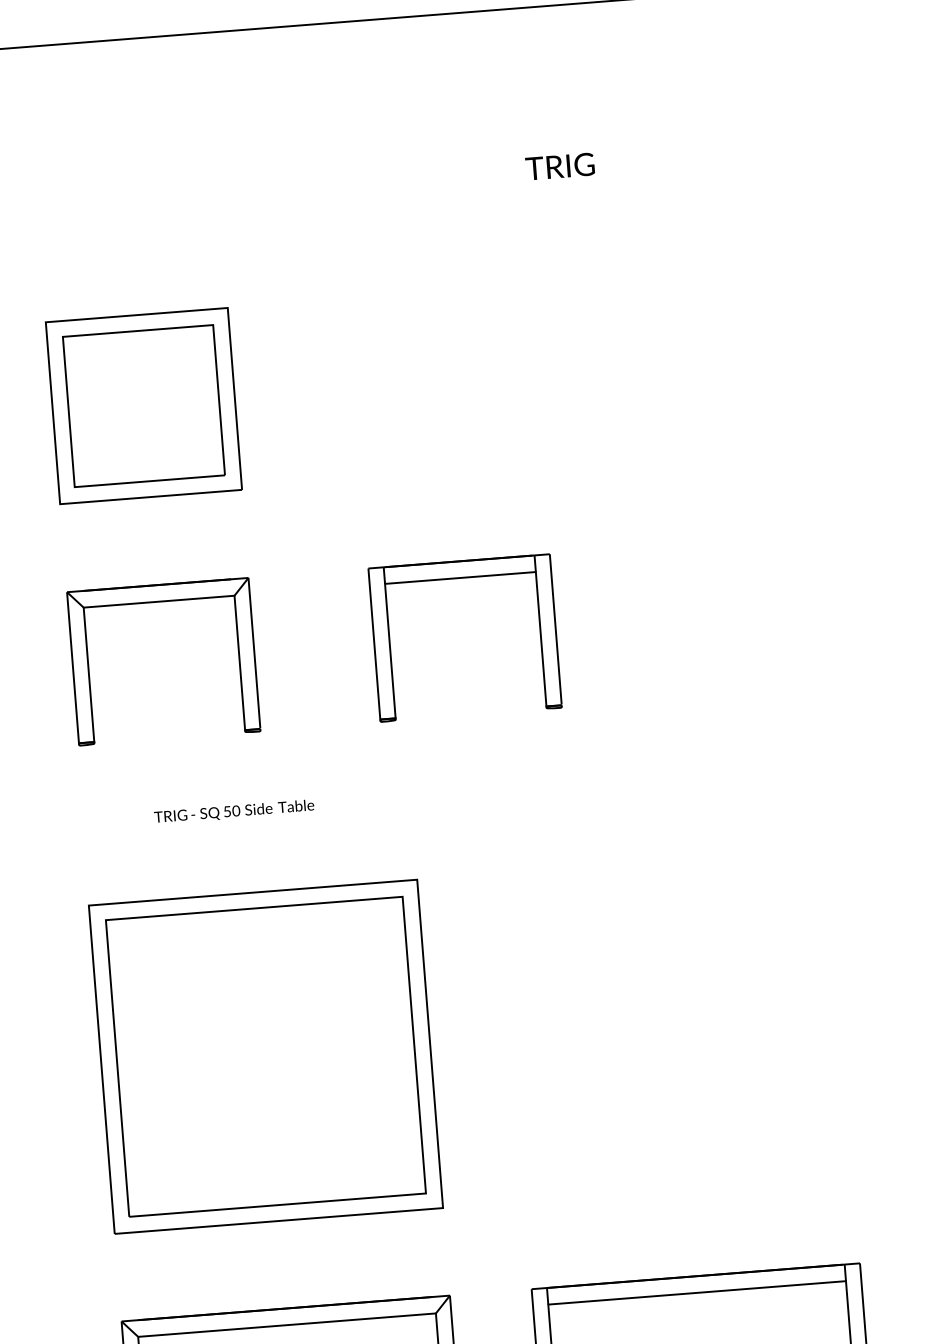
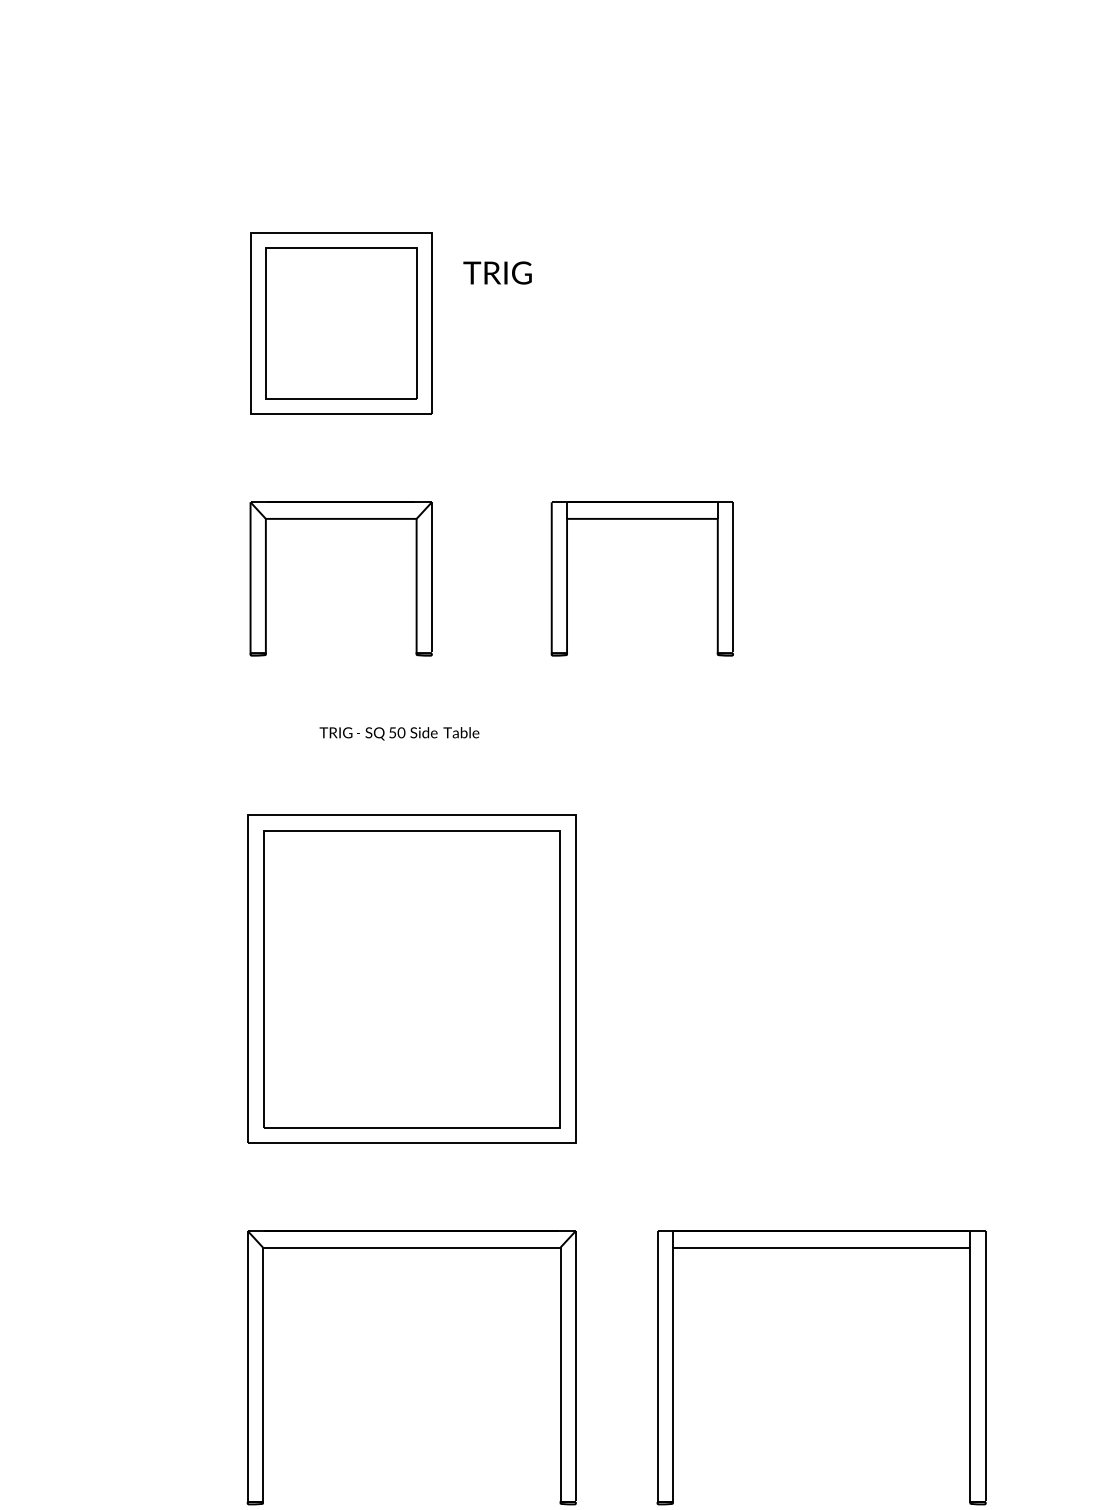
text: (559, 166) -> (497, 272), moved

